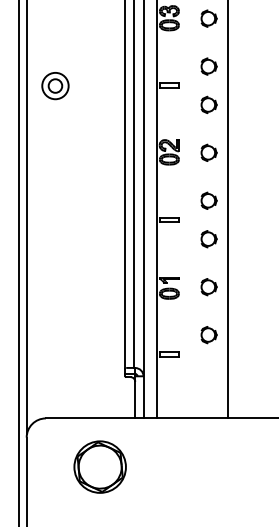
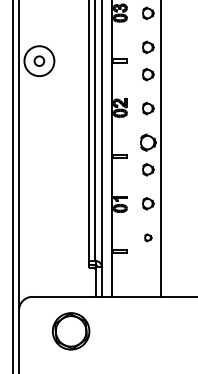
circle: (55, 85) -> (39, 60), size x1.6
part: (208, 200) -> (147, 142), size x1.4
part: (208, 335) -> (147, 238), size x0.6

